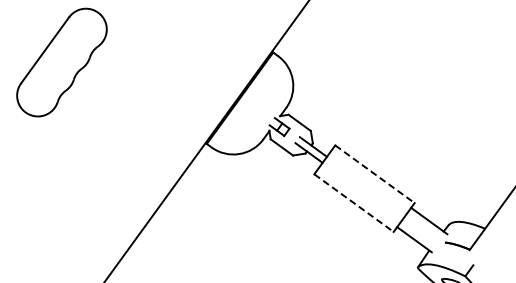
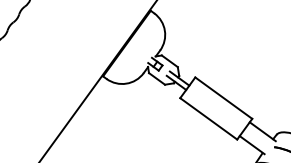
line: (375, 174) -> (224, 98), dashed -> solid
line: (354, 203) -> (209, 119), dashed -> solid

